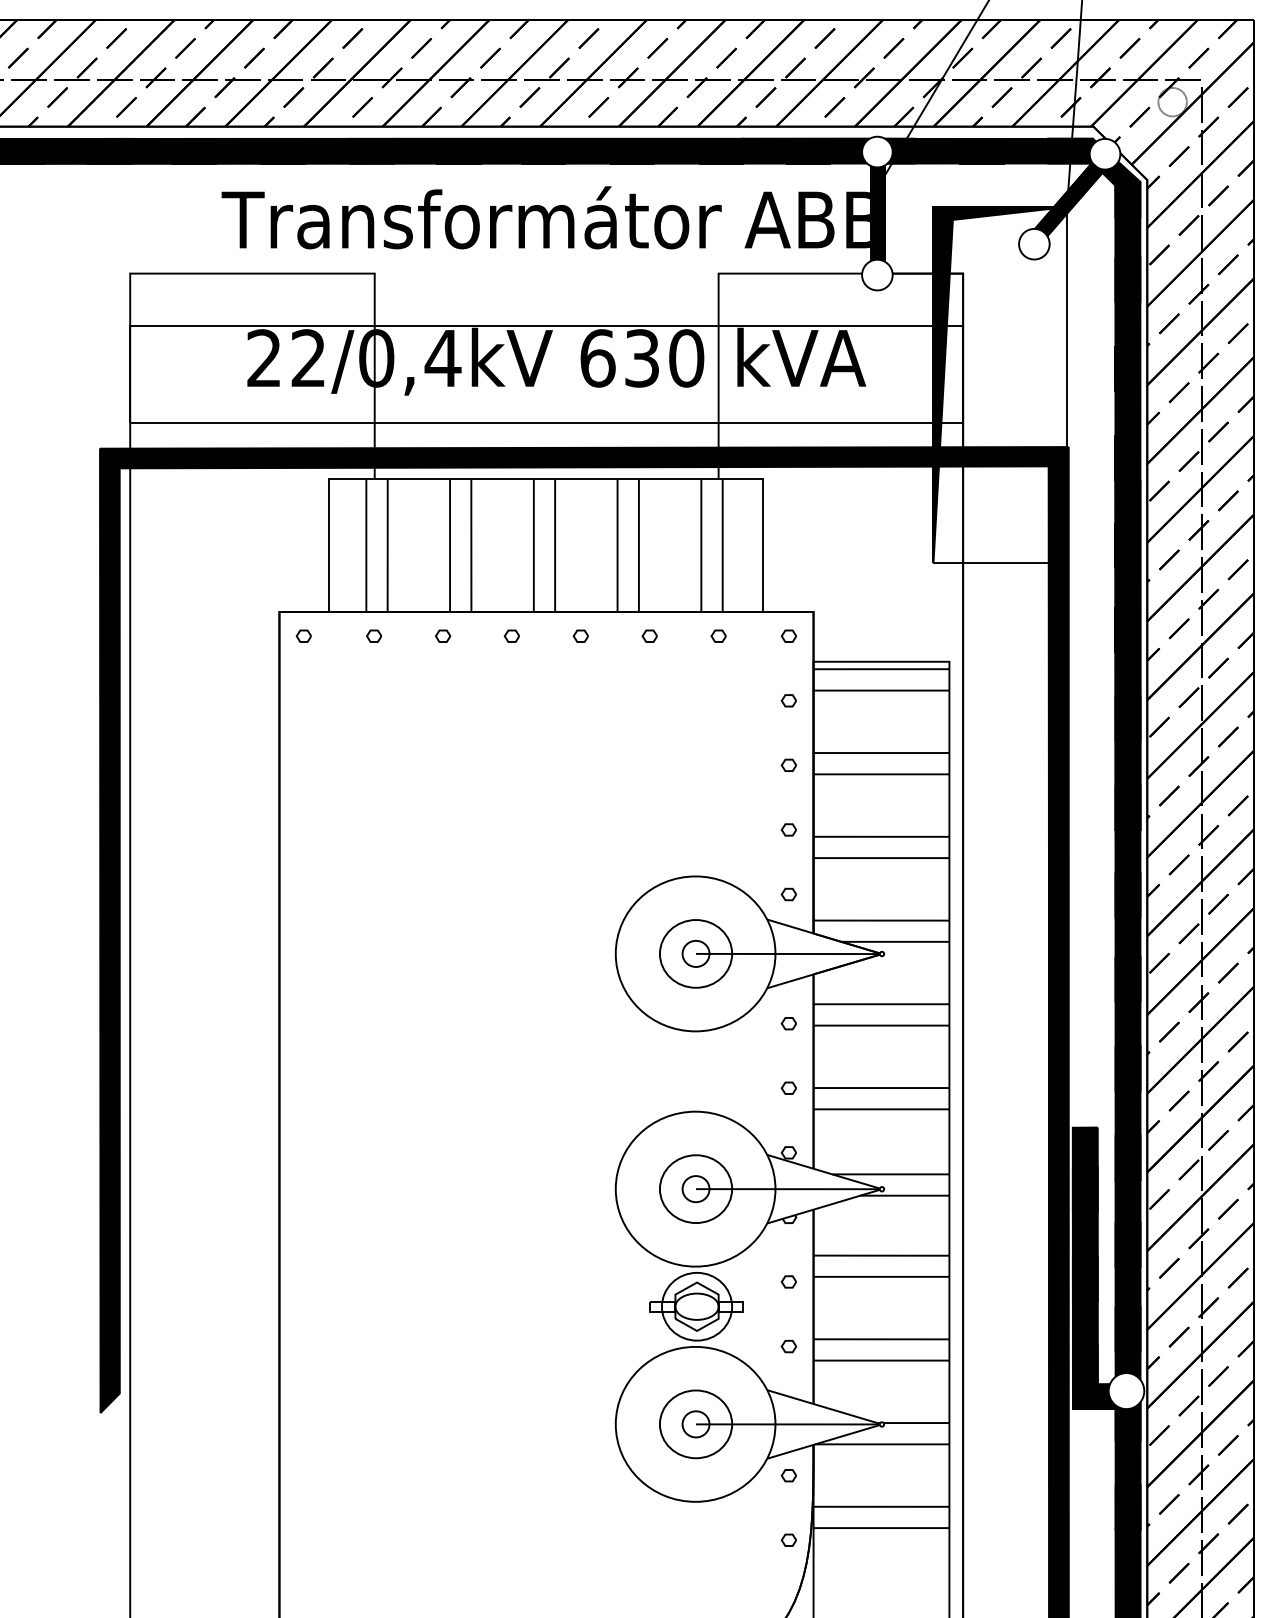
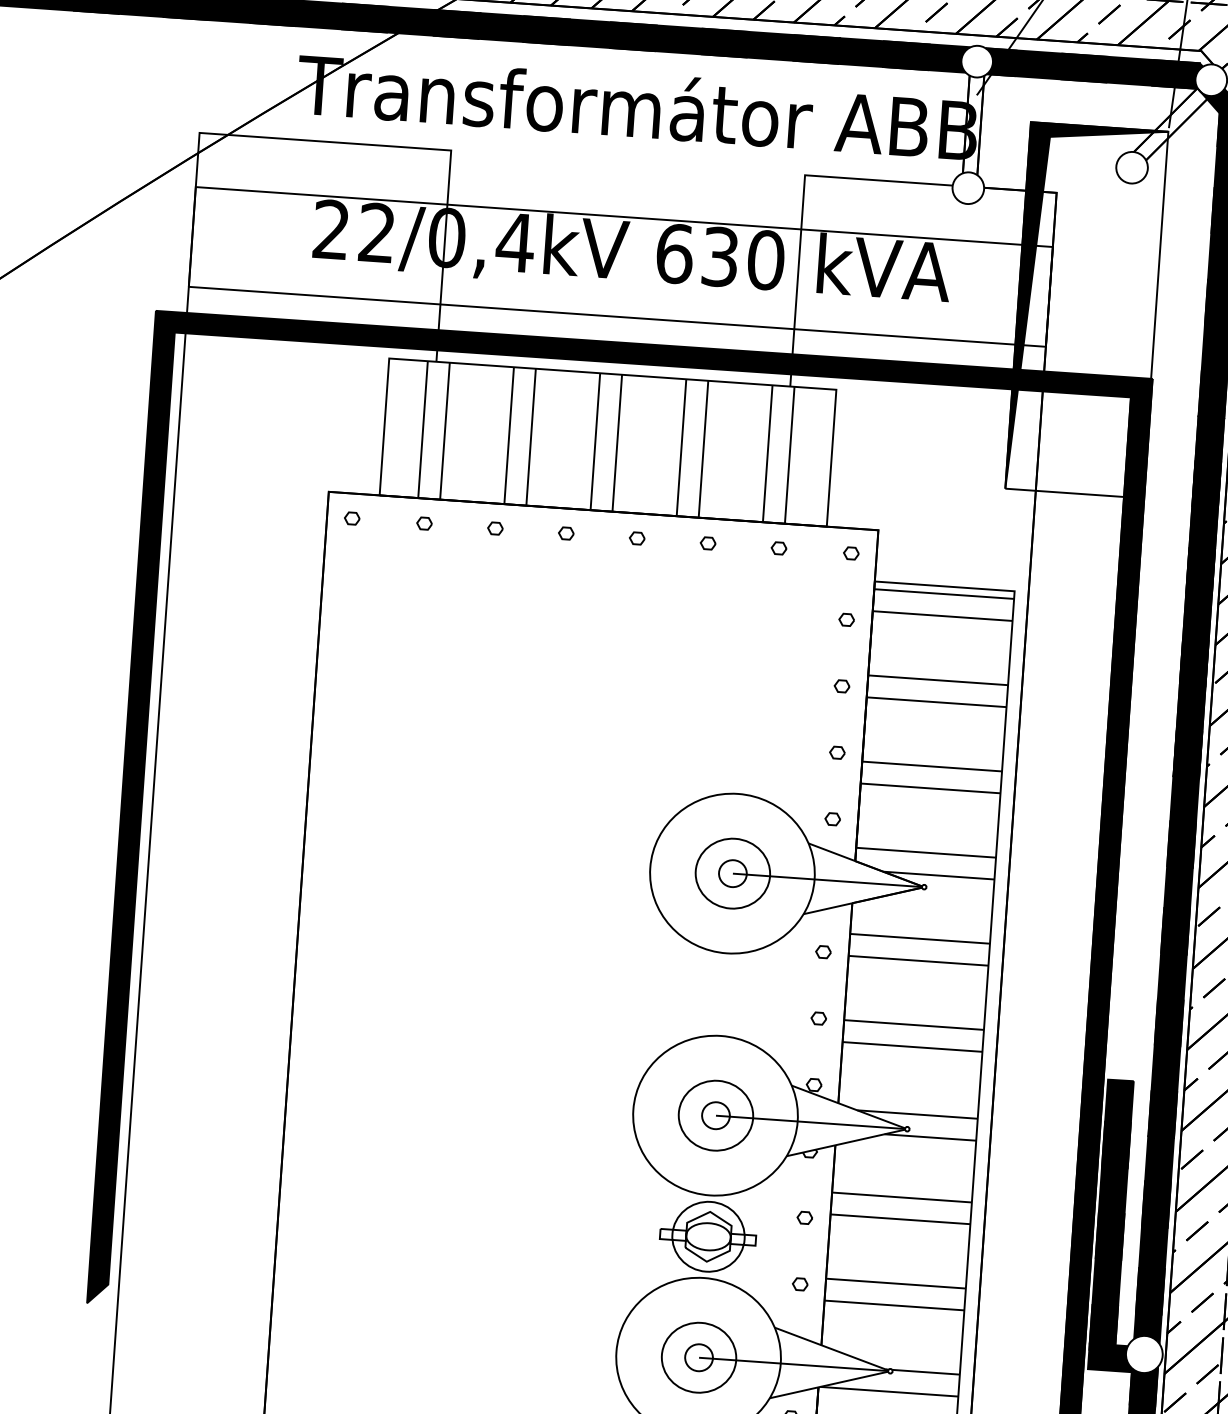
fill: (1070, 199) -> (1172, 124), removed
fill: (878, 213) -> (973, 124), removed

